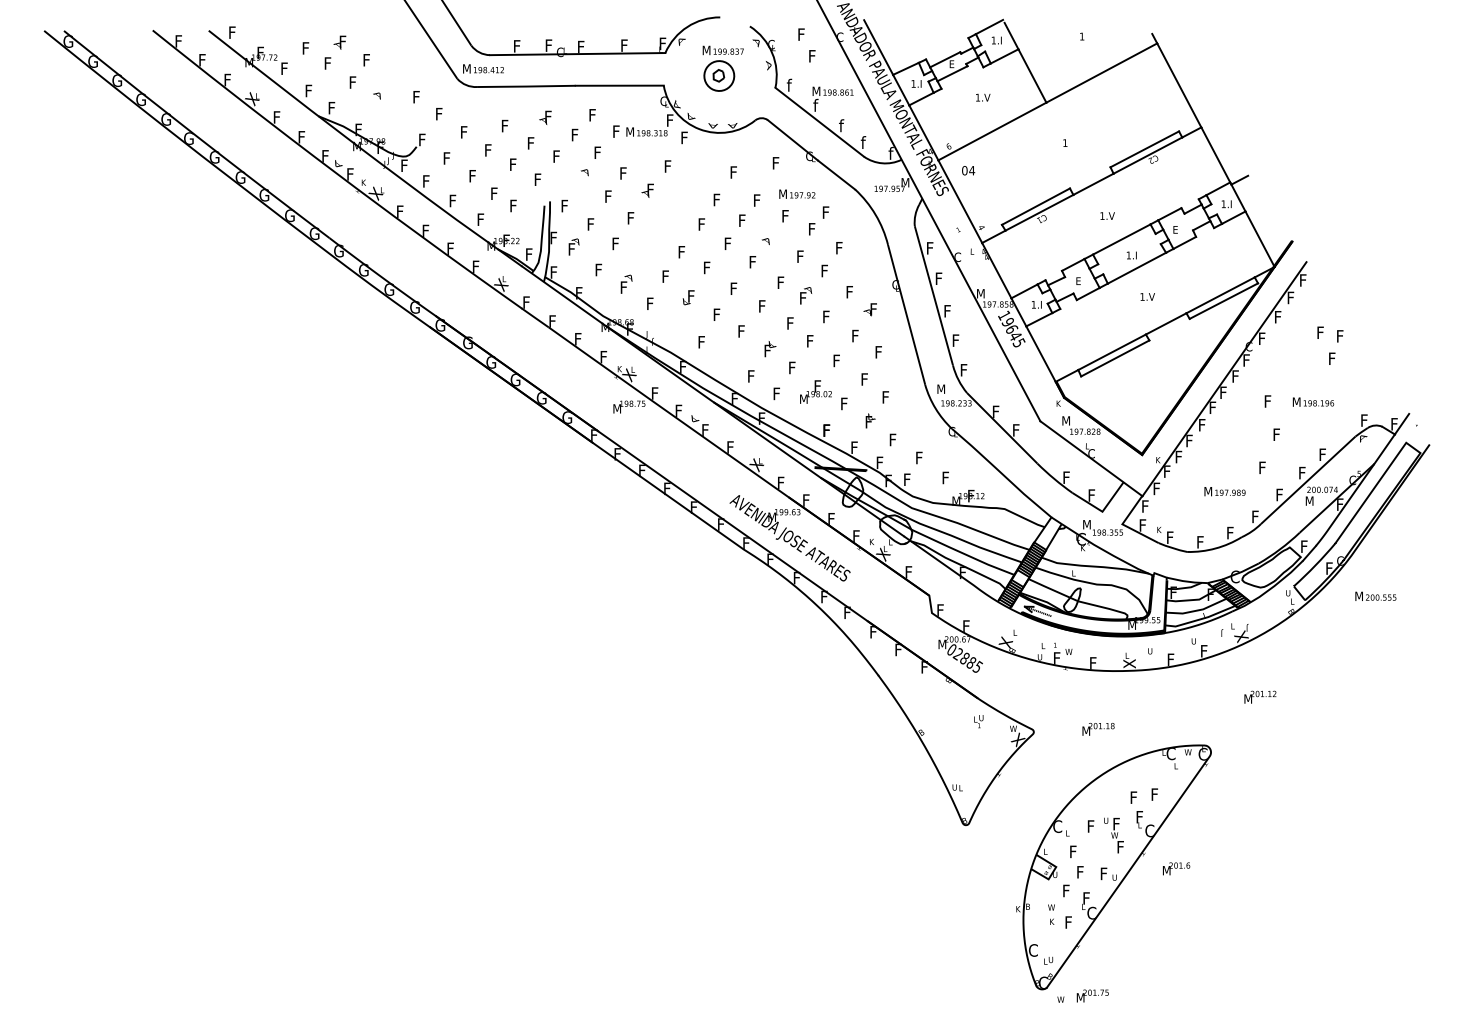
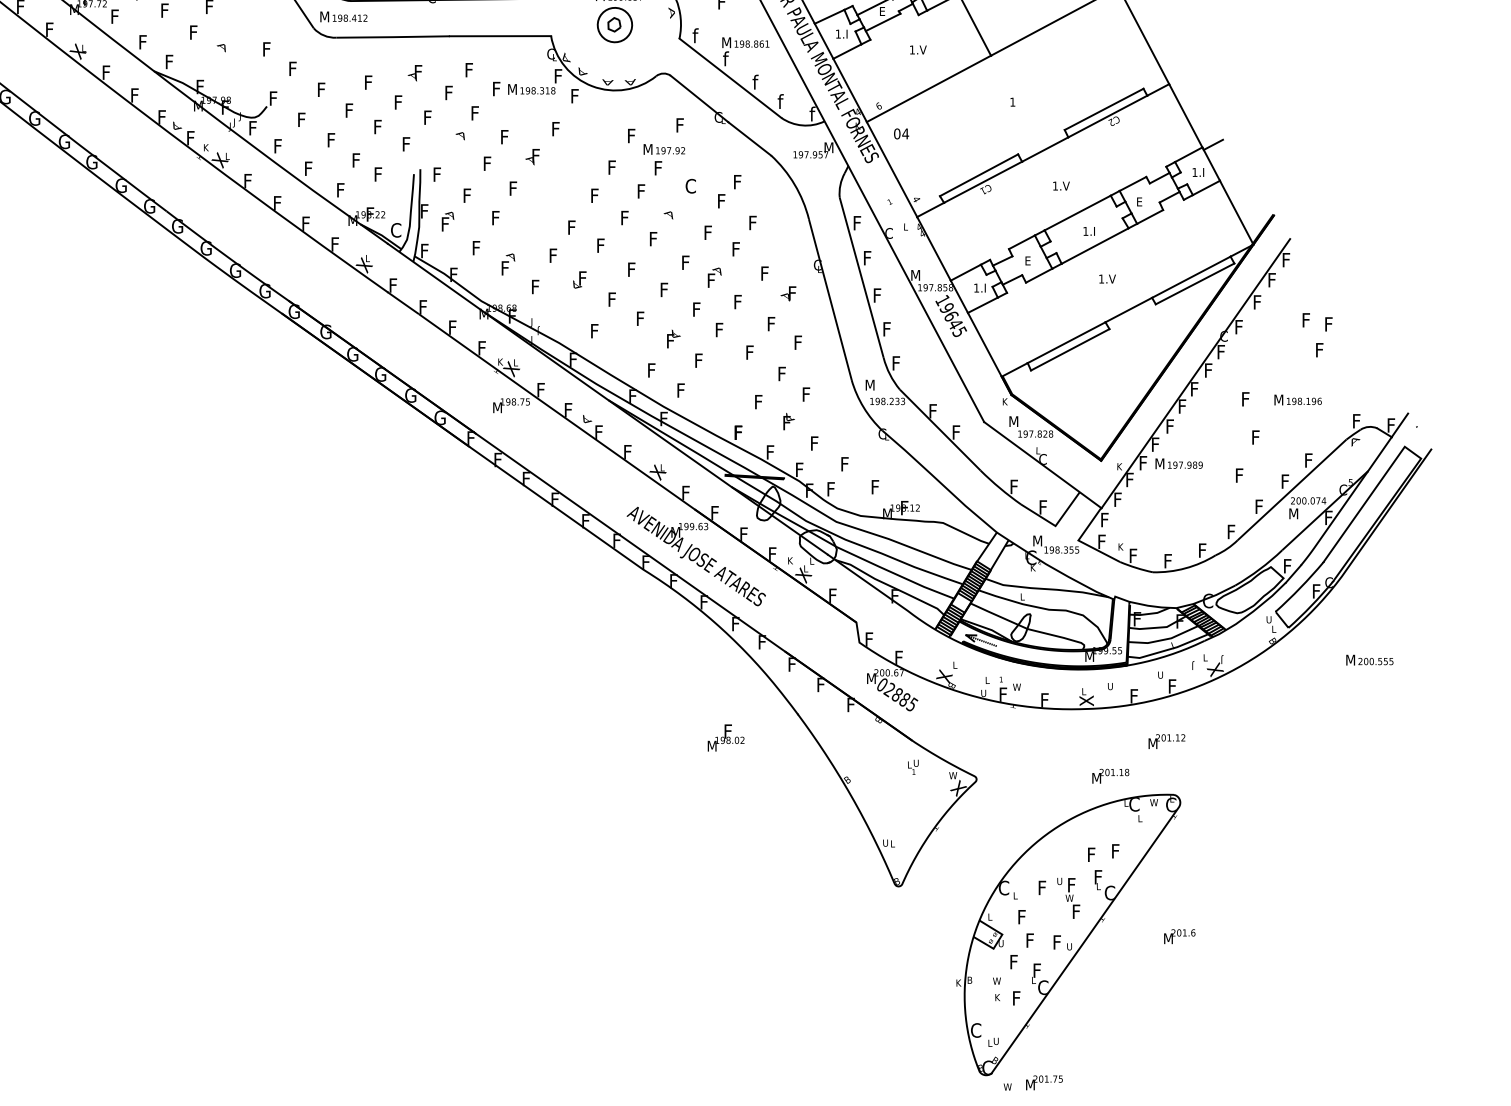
text: (797, 193) -> (664, 148), moved
text: (784, 215) -> (689, 185), F -> C
text: (528, 254) -> (395, 230), F -> C
text: (815, 391) -> (725, 737), moved
text: (1224, 491) -> (1178, 463), moved
text: (1375, 595) -> (1369, 659), moved
text: (1260, 696) -> (1167, 740), moved
text: (1098, 729) -> (1110, 776), moved
text: (1176, 868) -> (1179, 936), moved

